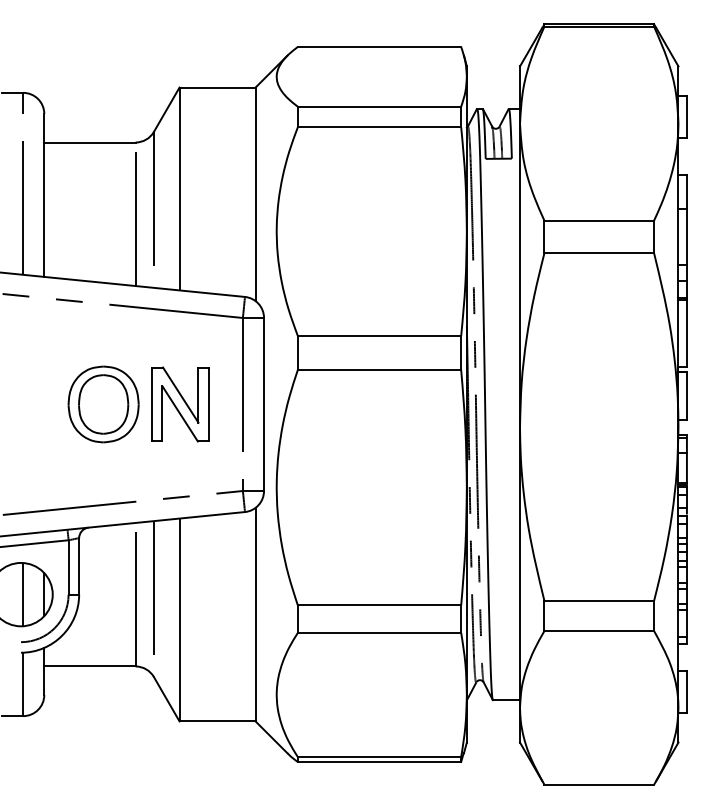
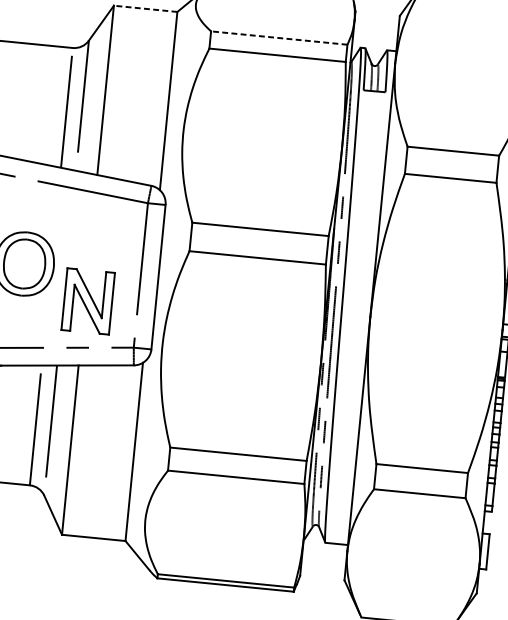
line: (217, 87) -> (145, 8), solid -> dashed
line: (379, 106) -> (279, 37), solid -> dashed
part: (180, 404) -> (88, 301), moved

